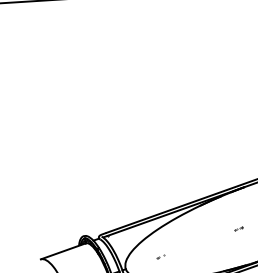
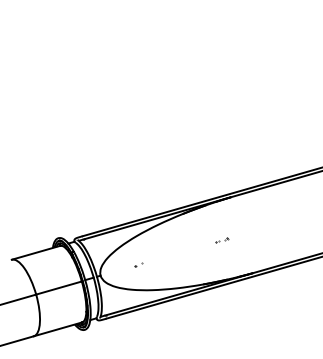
part: (239, 228) -> (222, 240), size x1.6

